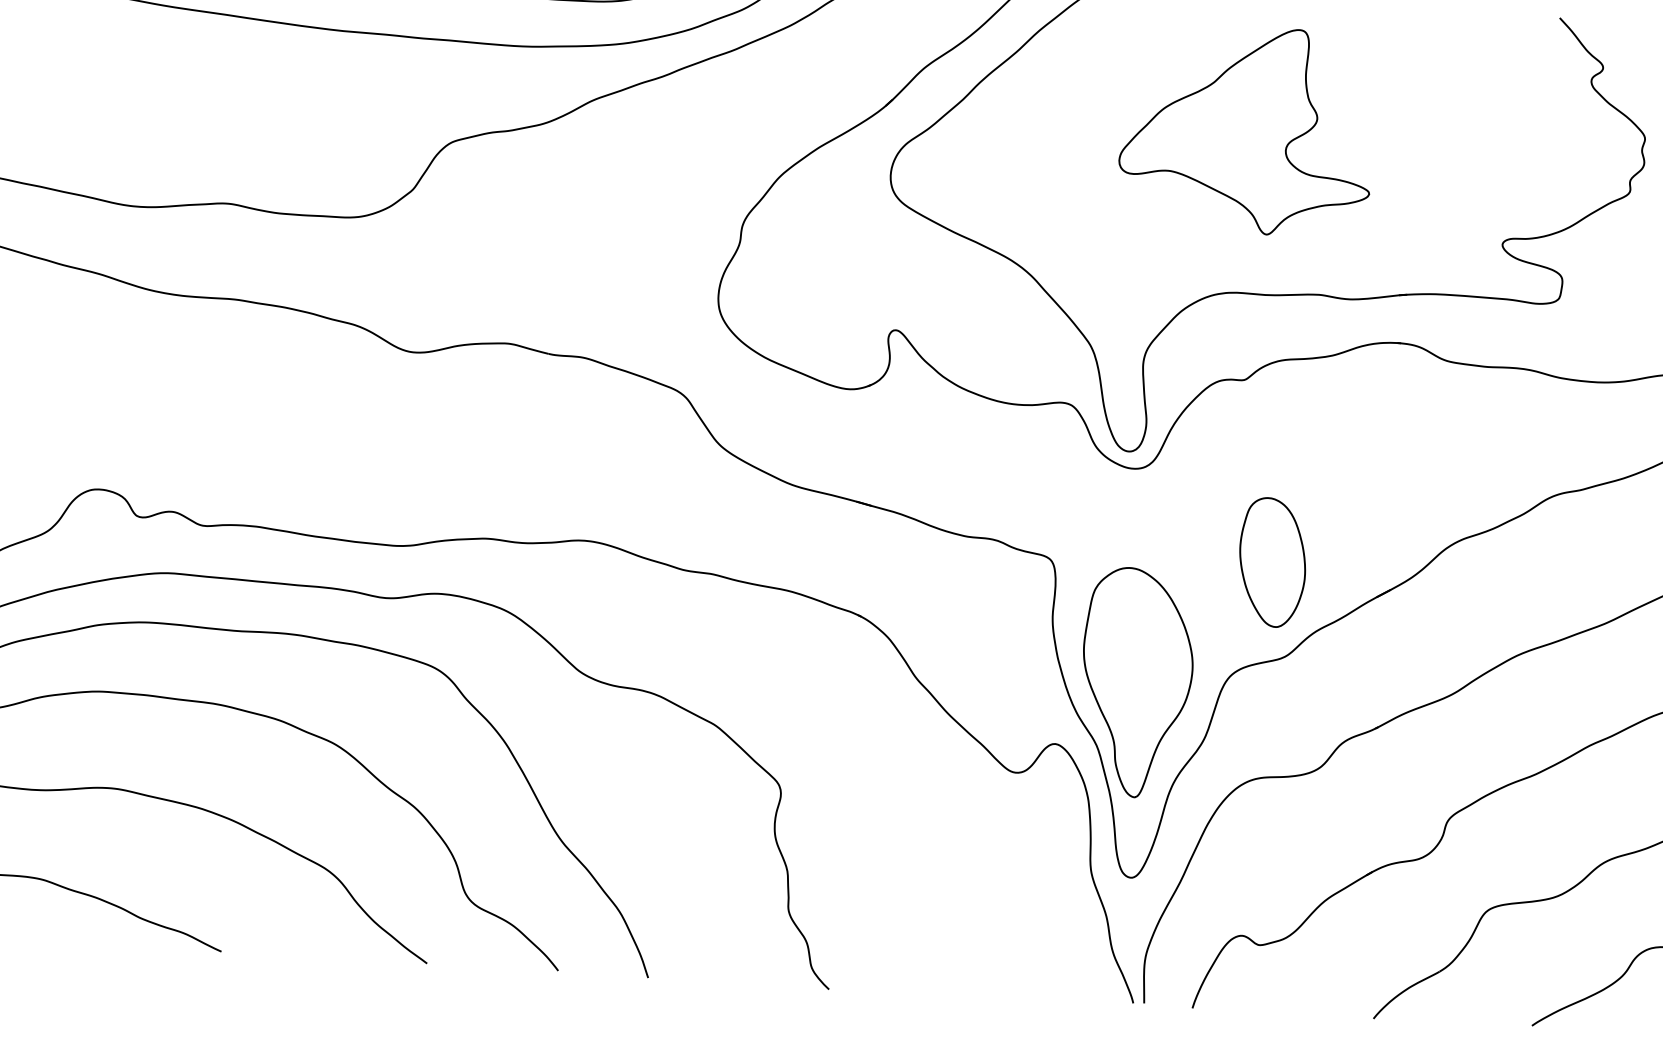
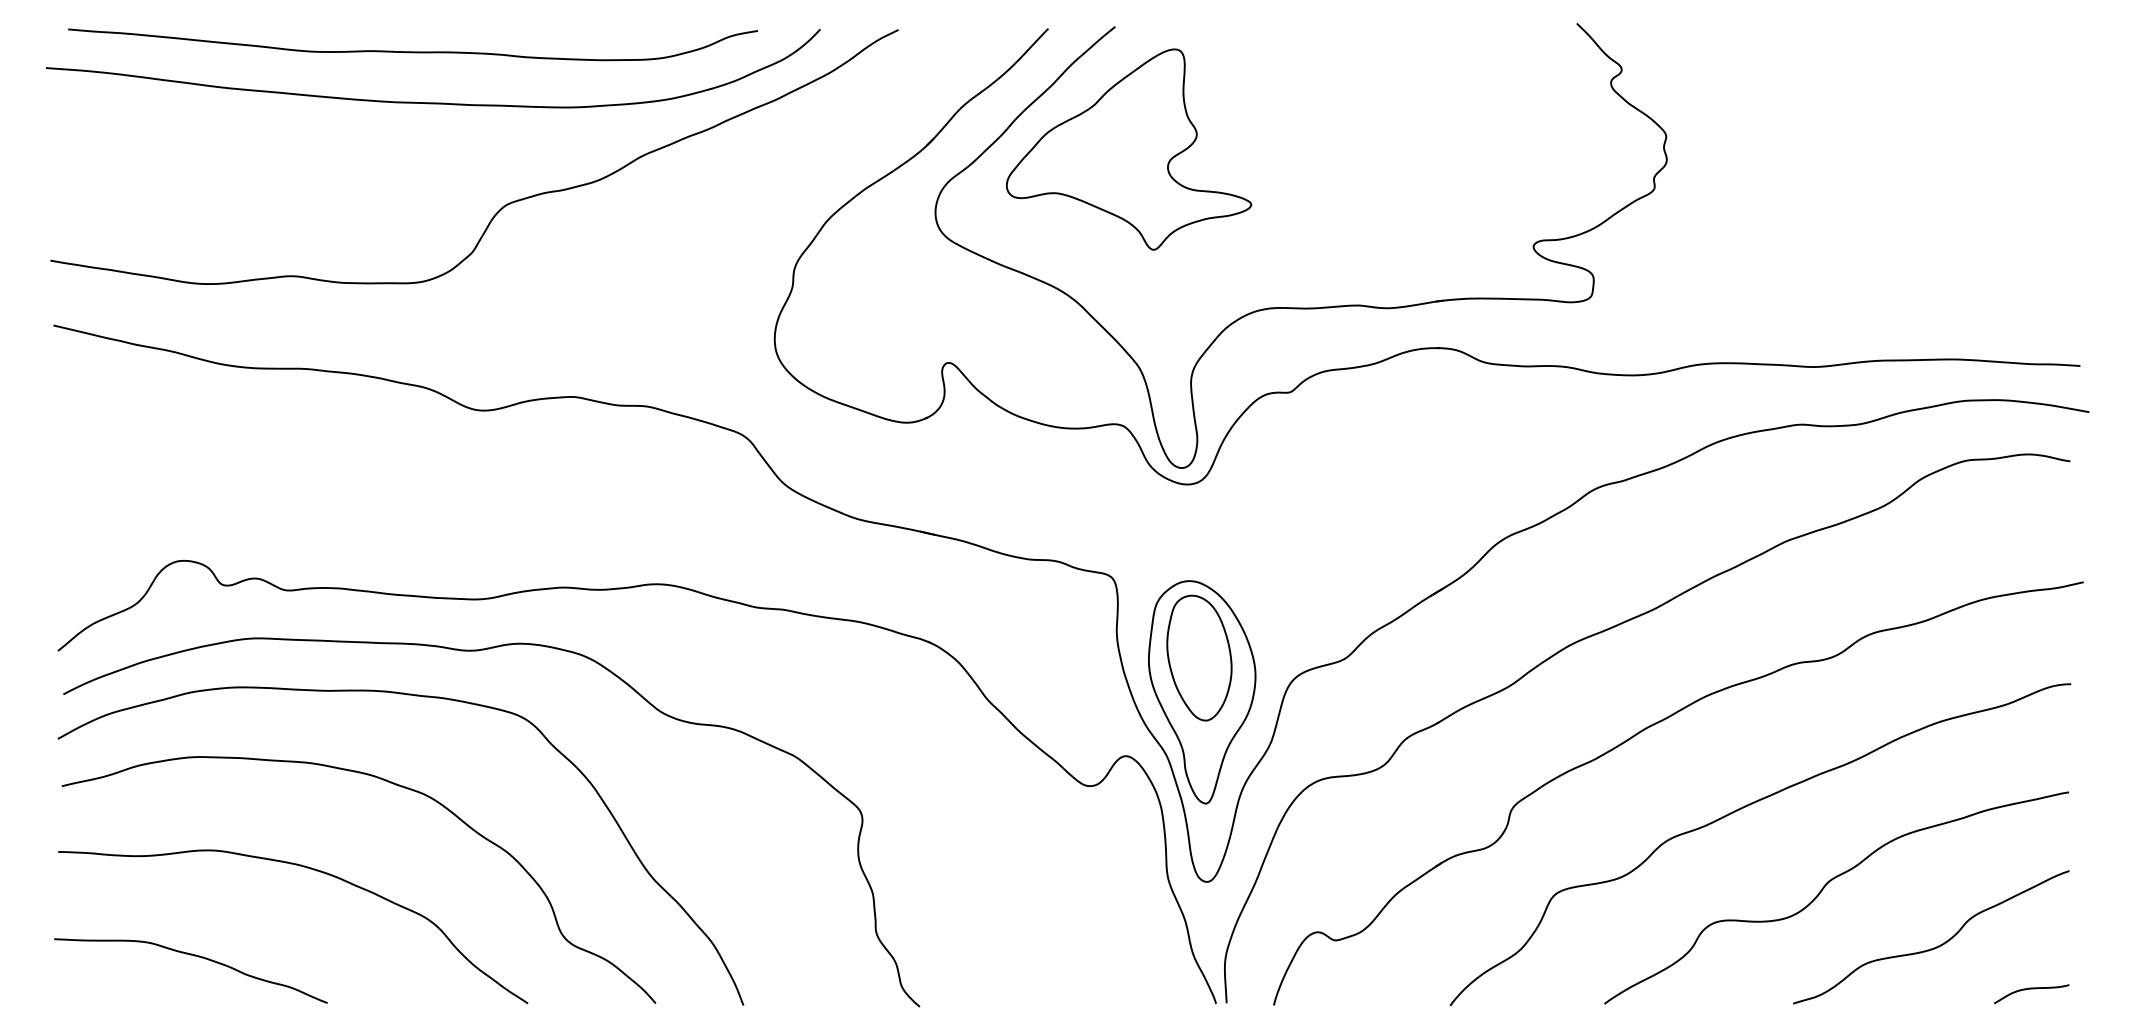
part: (1246, 130) -> (1128, 149), moved
part: (1272, 561) -> (1199, 657), moved

